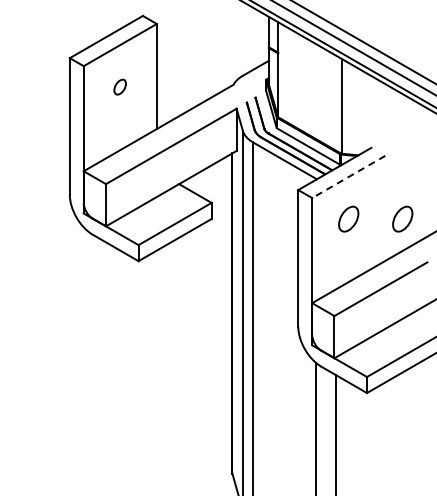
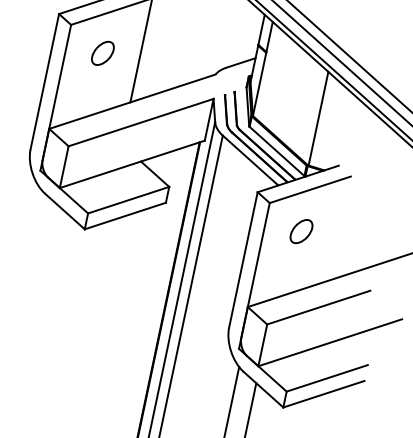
part: (119, 86) -> (102, 52), size x1.67
line: (348, 177) -> (309, 190), dashed -> solid
part: (402, 218) -> (354, 242), removed

